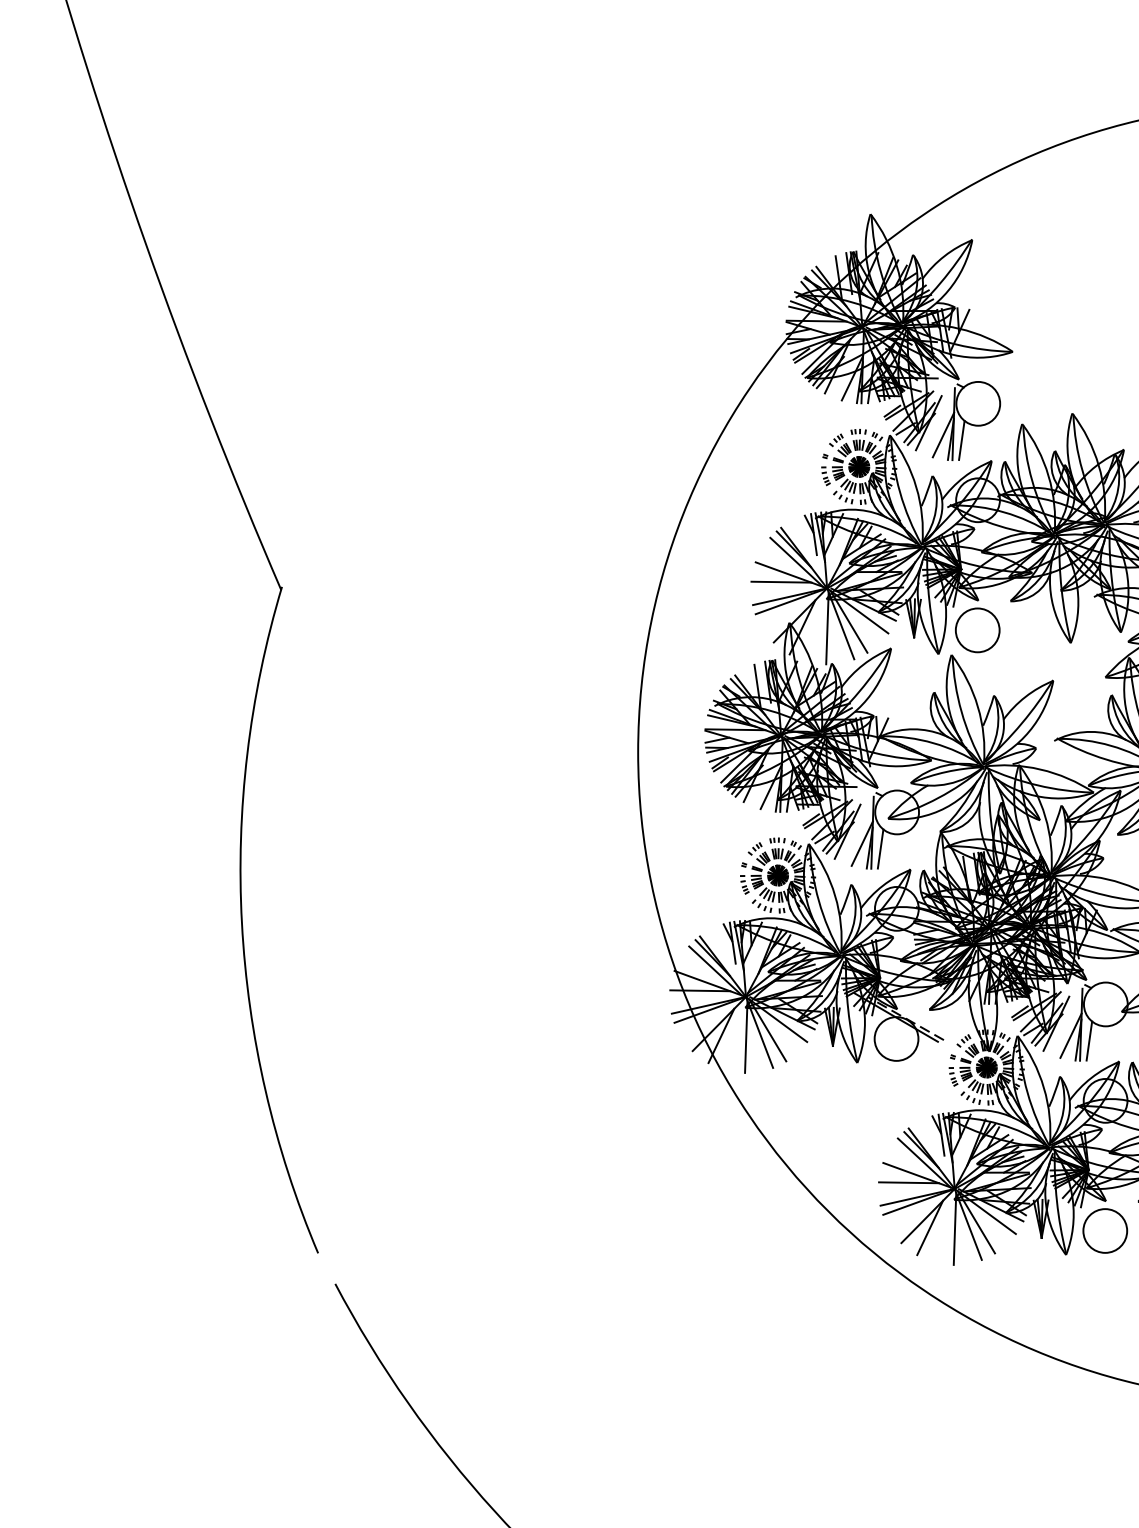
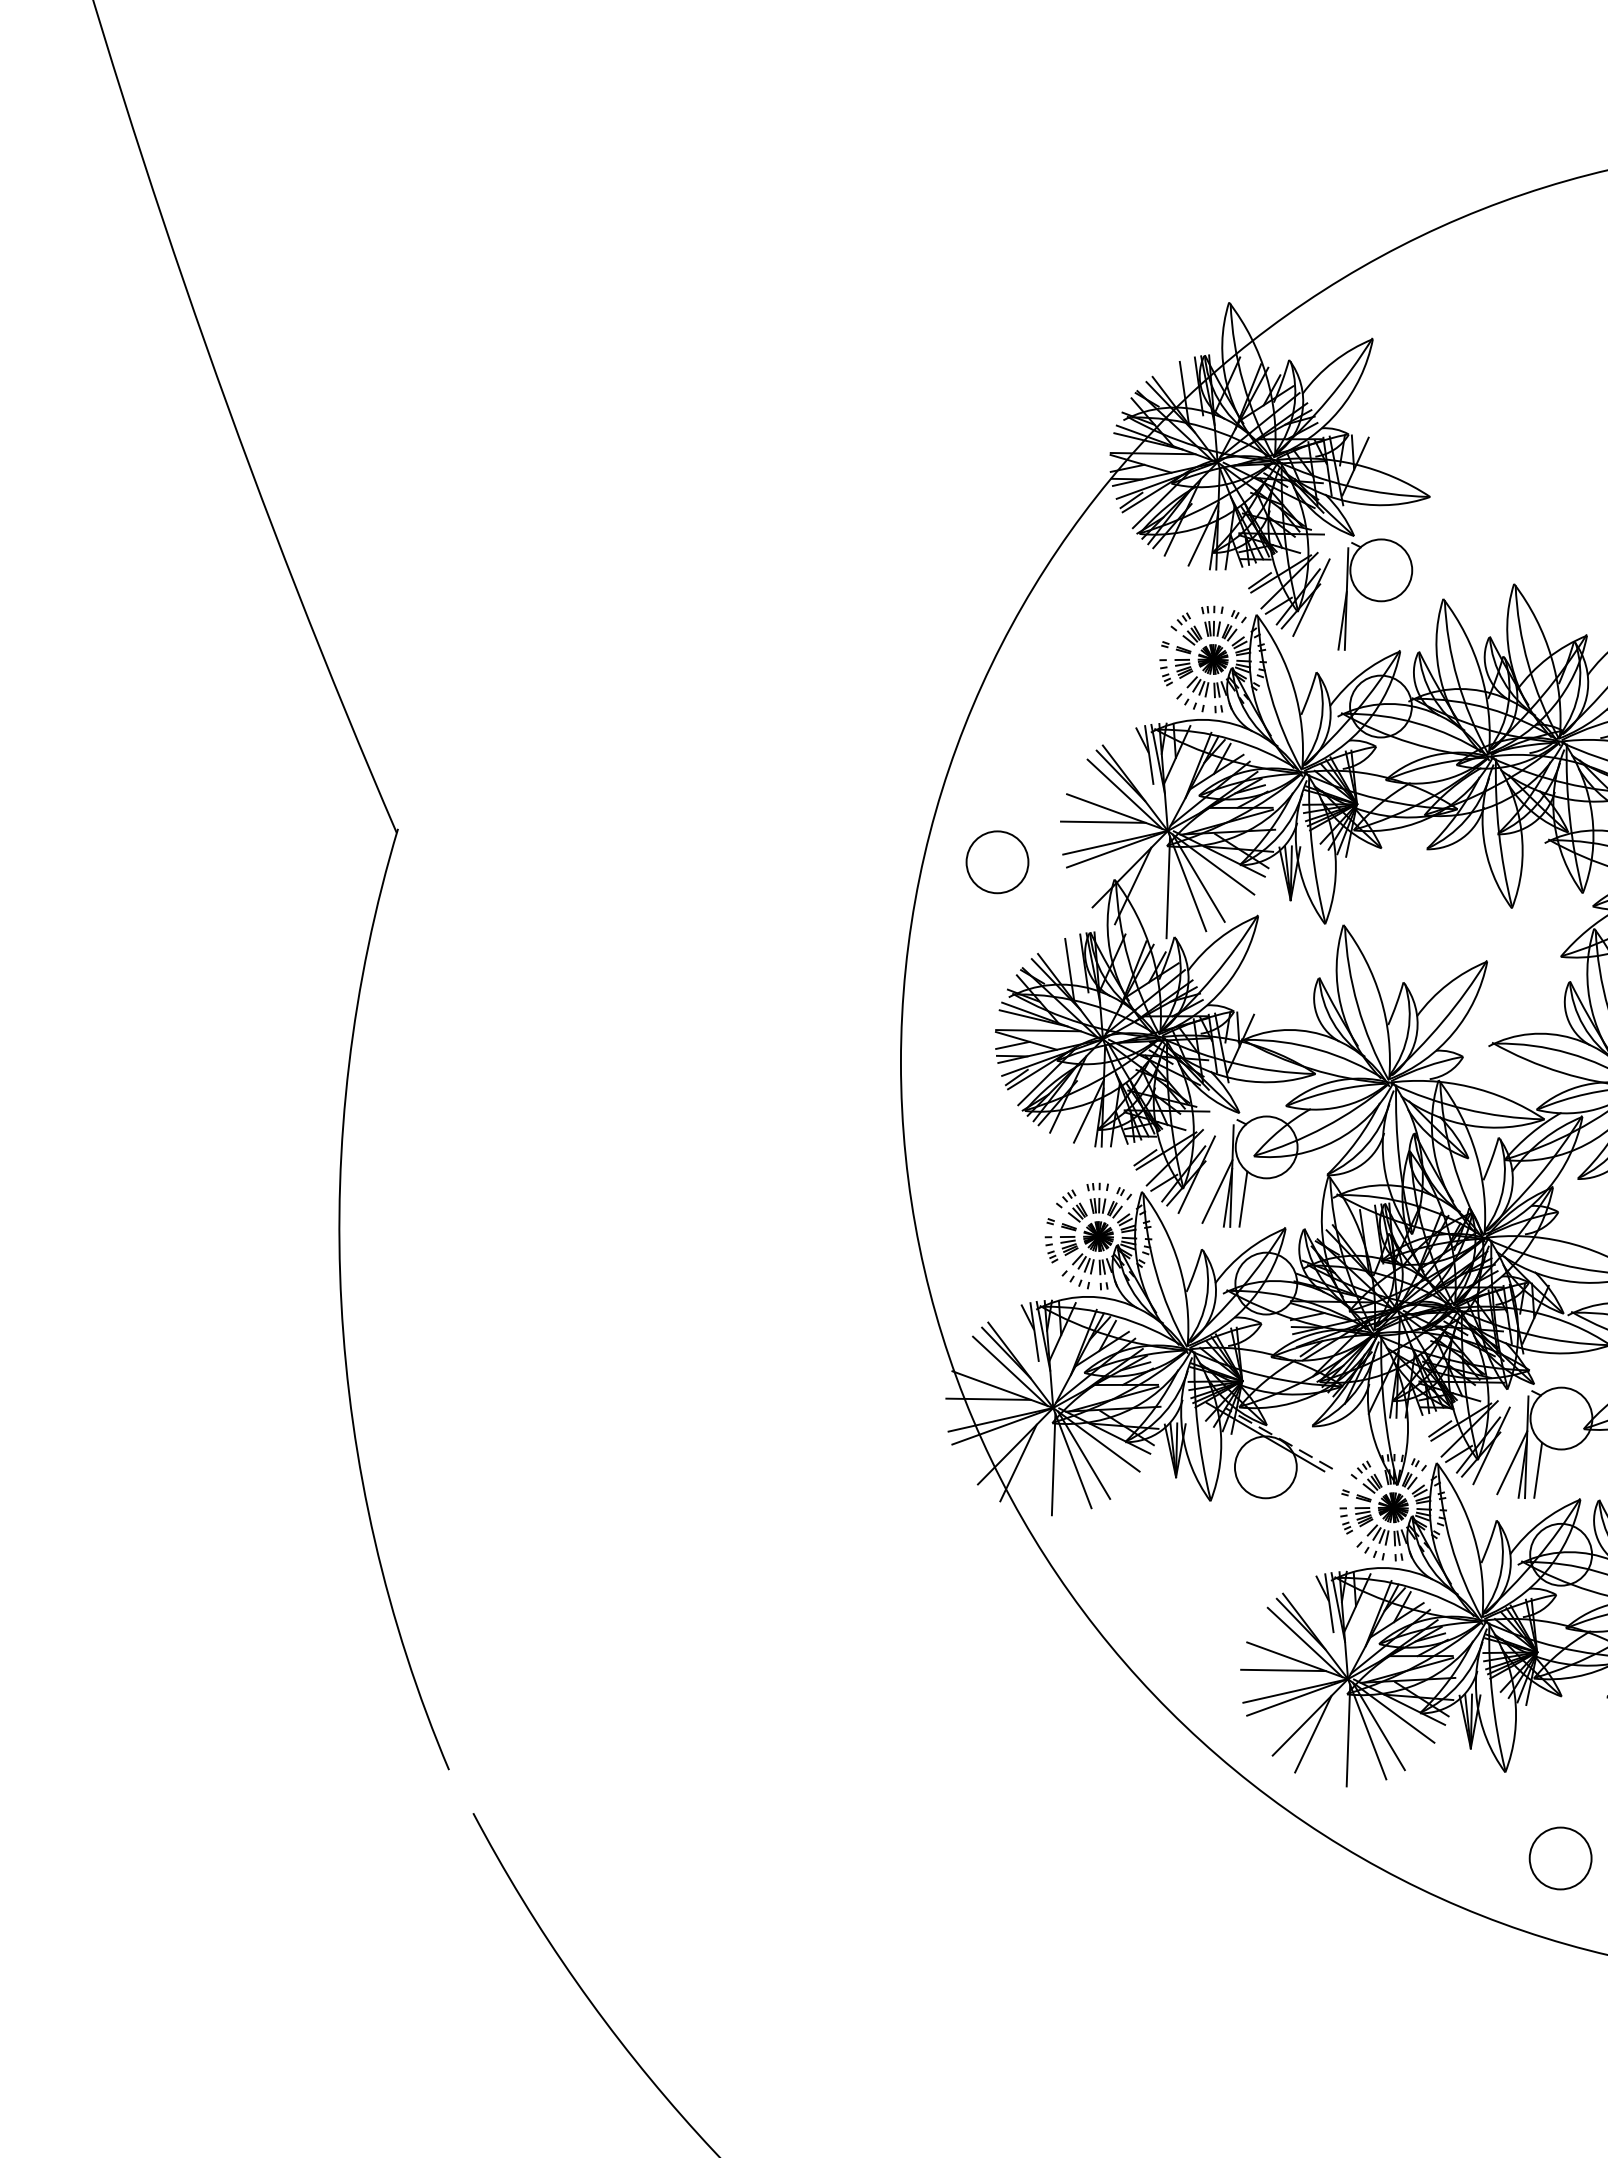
line: (943, 435) -> (1332, 614), removed
line: (961, 440) -> (1357, 621), removed
circle: (977, 630) -> (997, 862), moved
circle: (1105, 1230) -> (1560, 1858), moved

